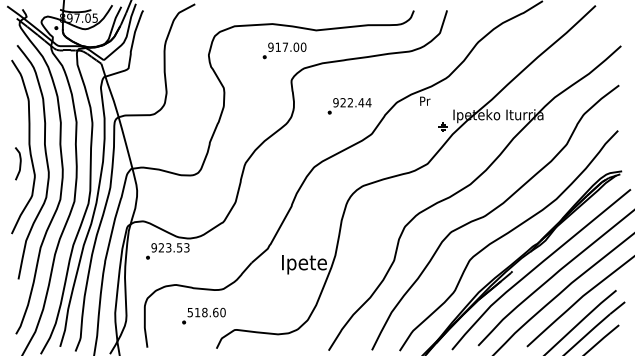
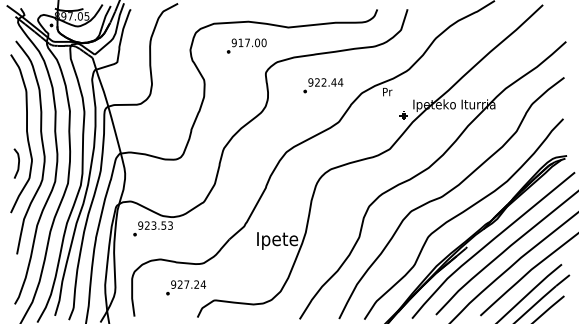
text: (284, 50) -> (246, 45), moved
text: (349, 106) -> (323, 85), moved
curve: (19, 163) -> (17, 163), moved
text: (206, 312) -> (188, 284), 518.60 -> 927.24

